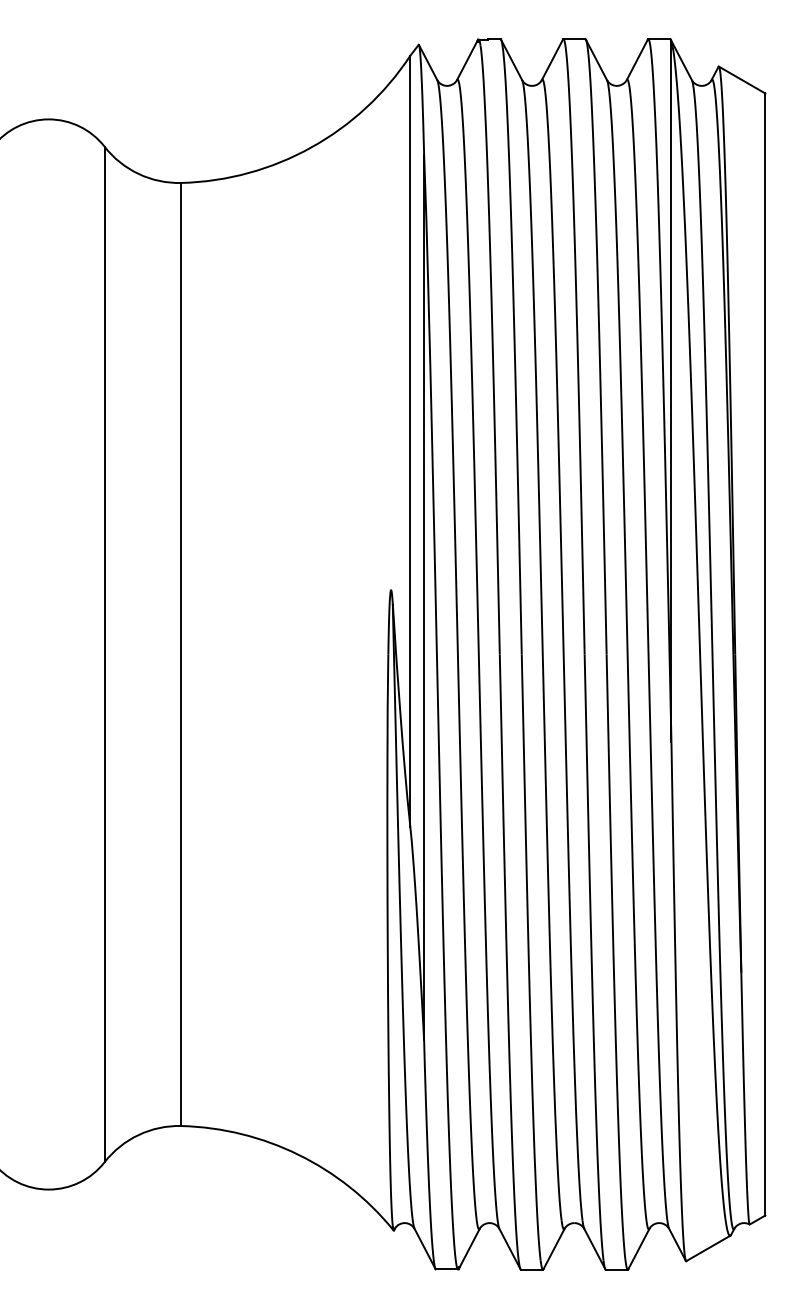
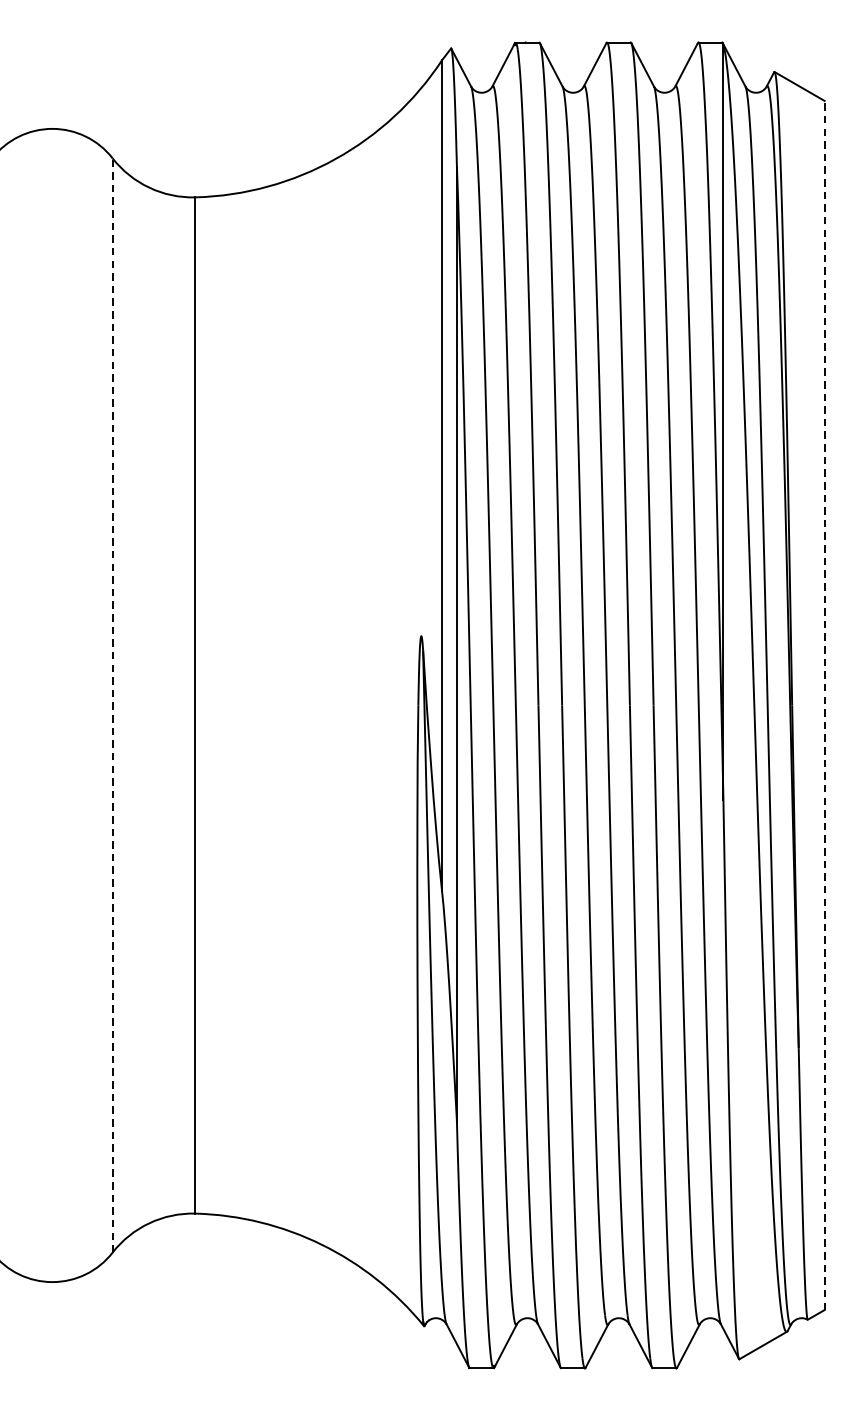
line: (104, 654) -> (112, 705), solid -> dashed
line: (765, 654) -> (824, 705), solid -> dashed

